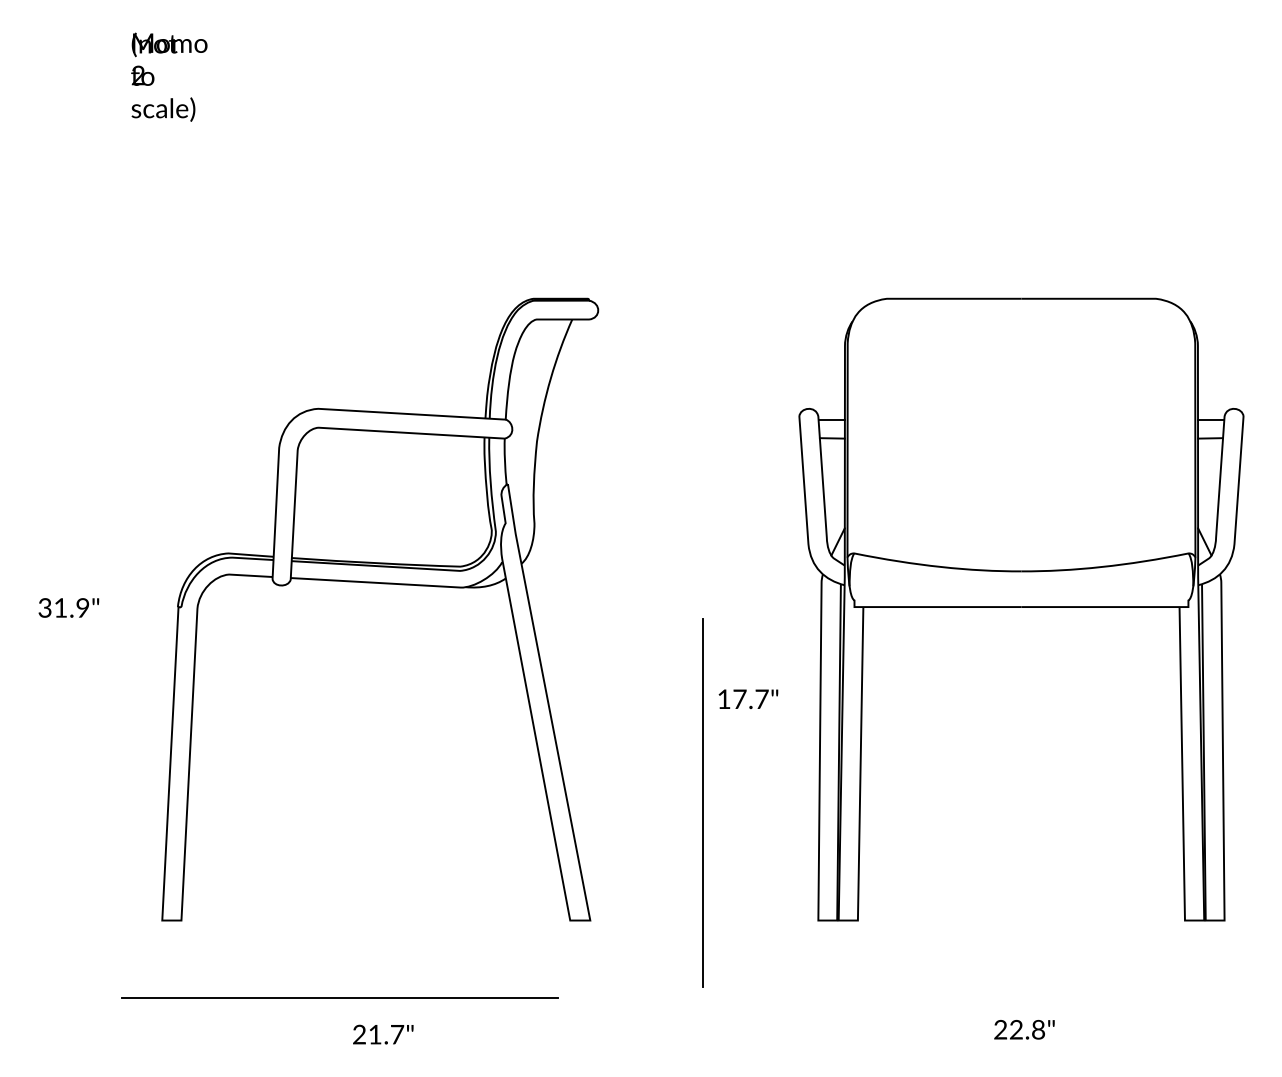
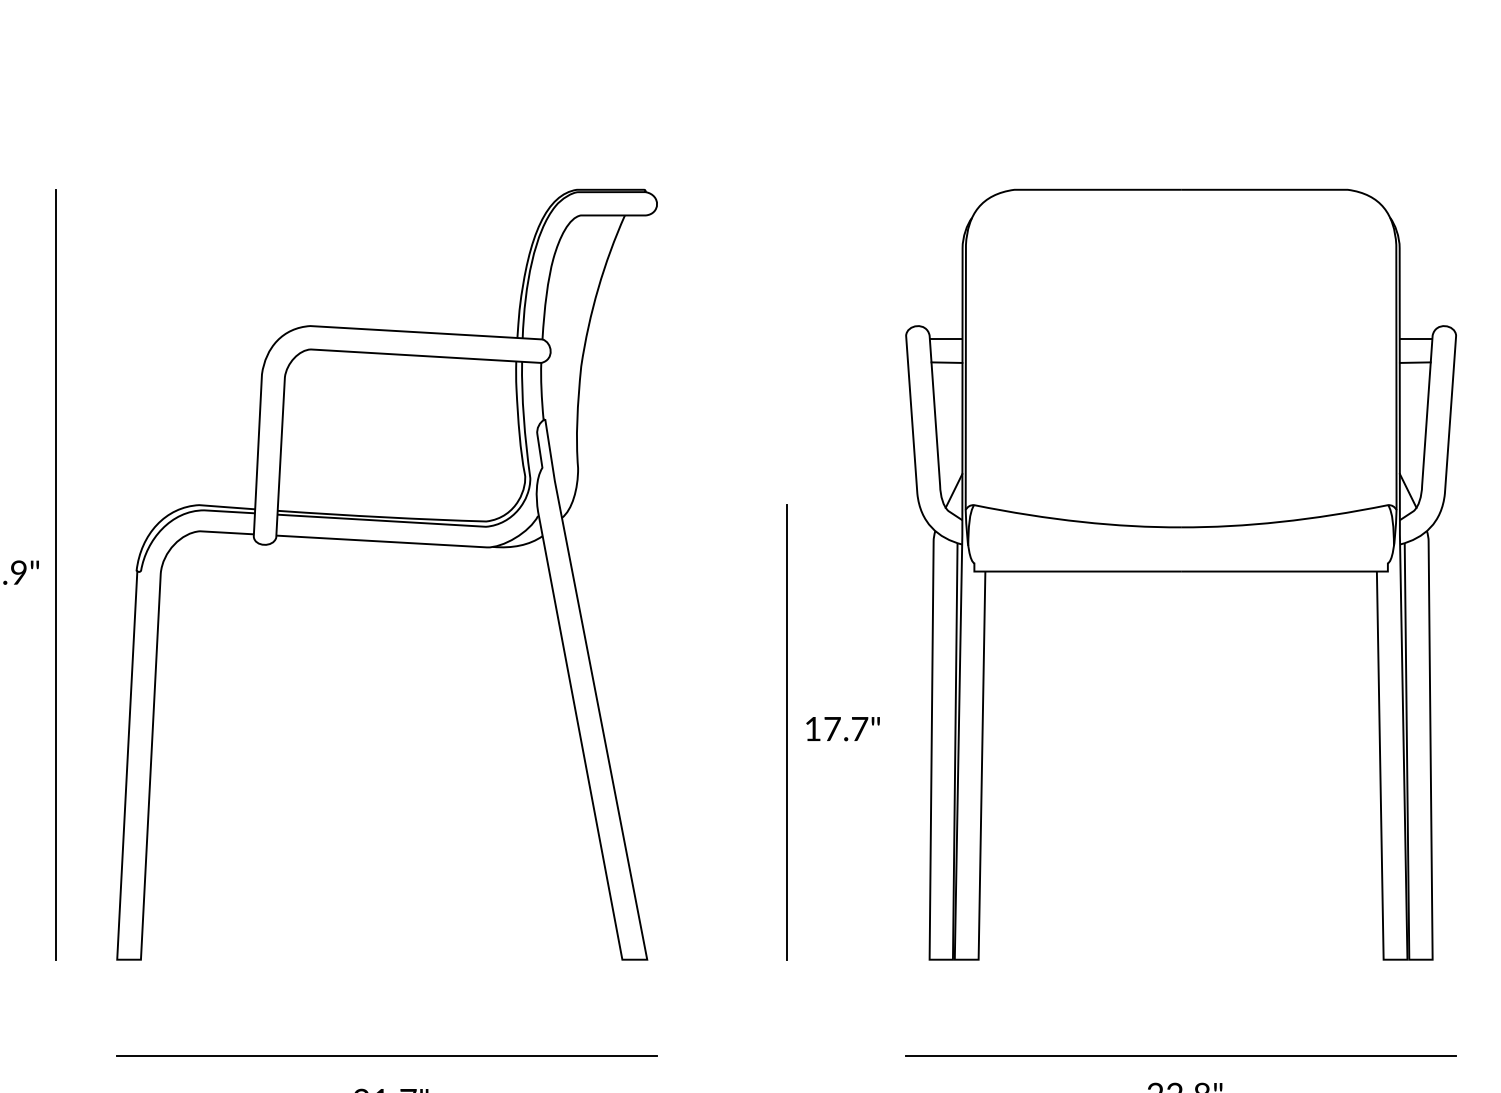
line: (113, 609) -> (56, 574), added
text: (748, 698) -> (843, 728), moved
line: (702, 802) -> (786, 731), moved
line: (339, 997) -> (386, 1055), moved
line: (1021, 998) -> (1181, 1056), added

